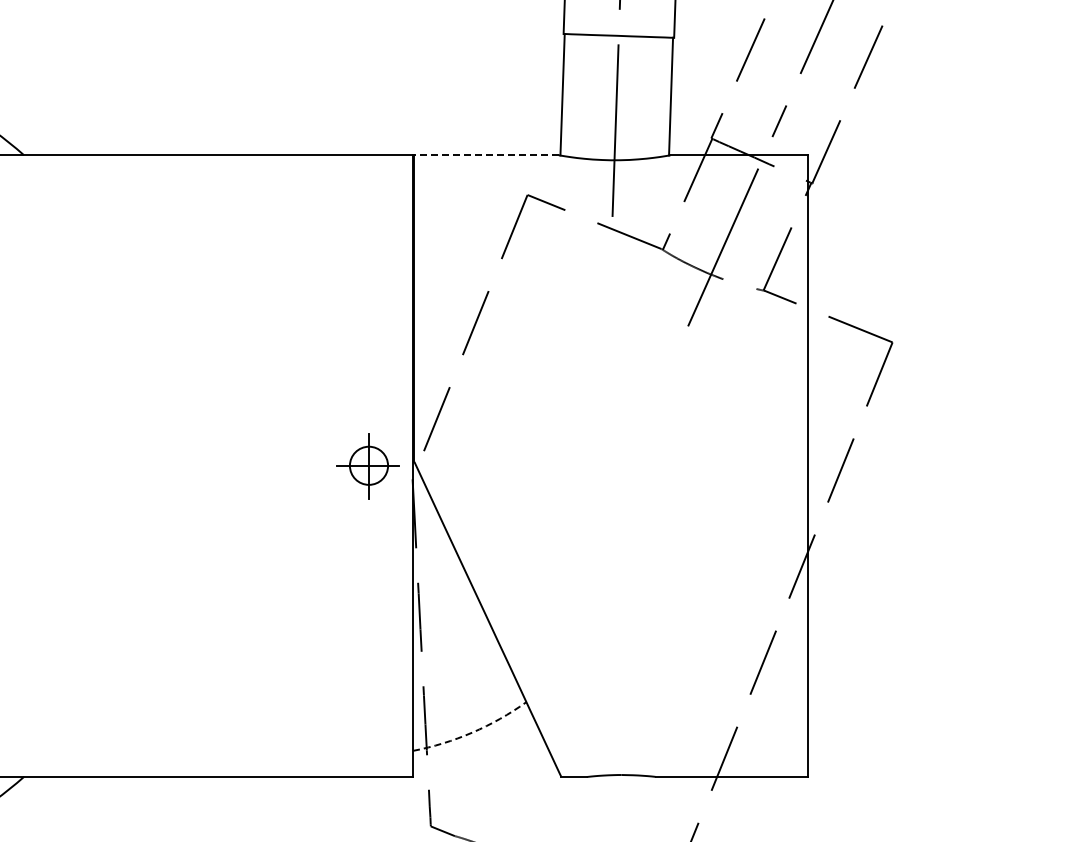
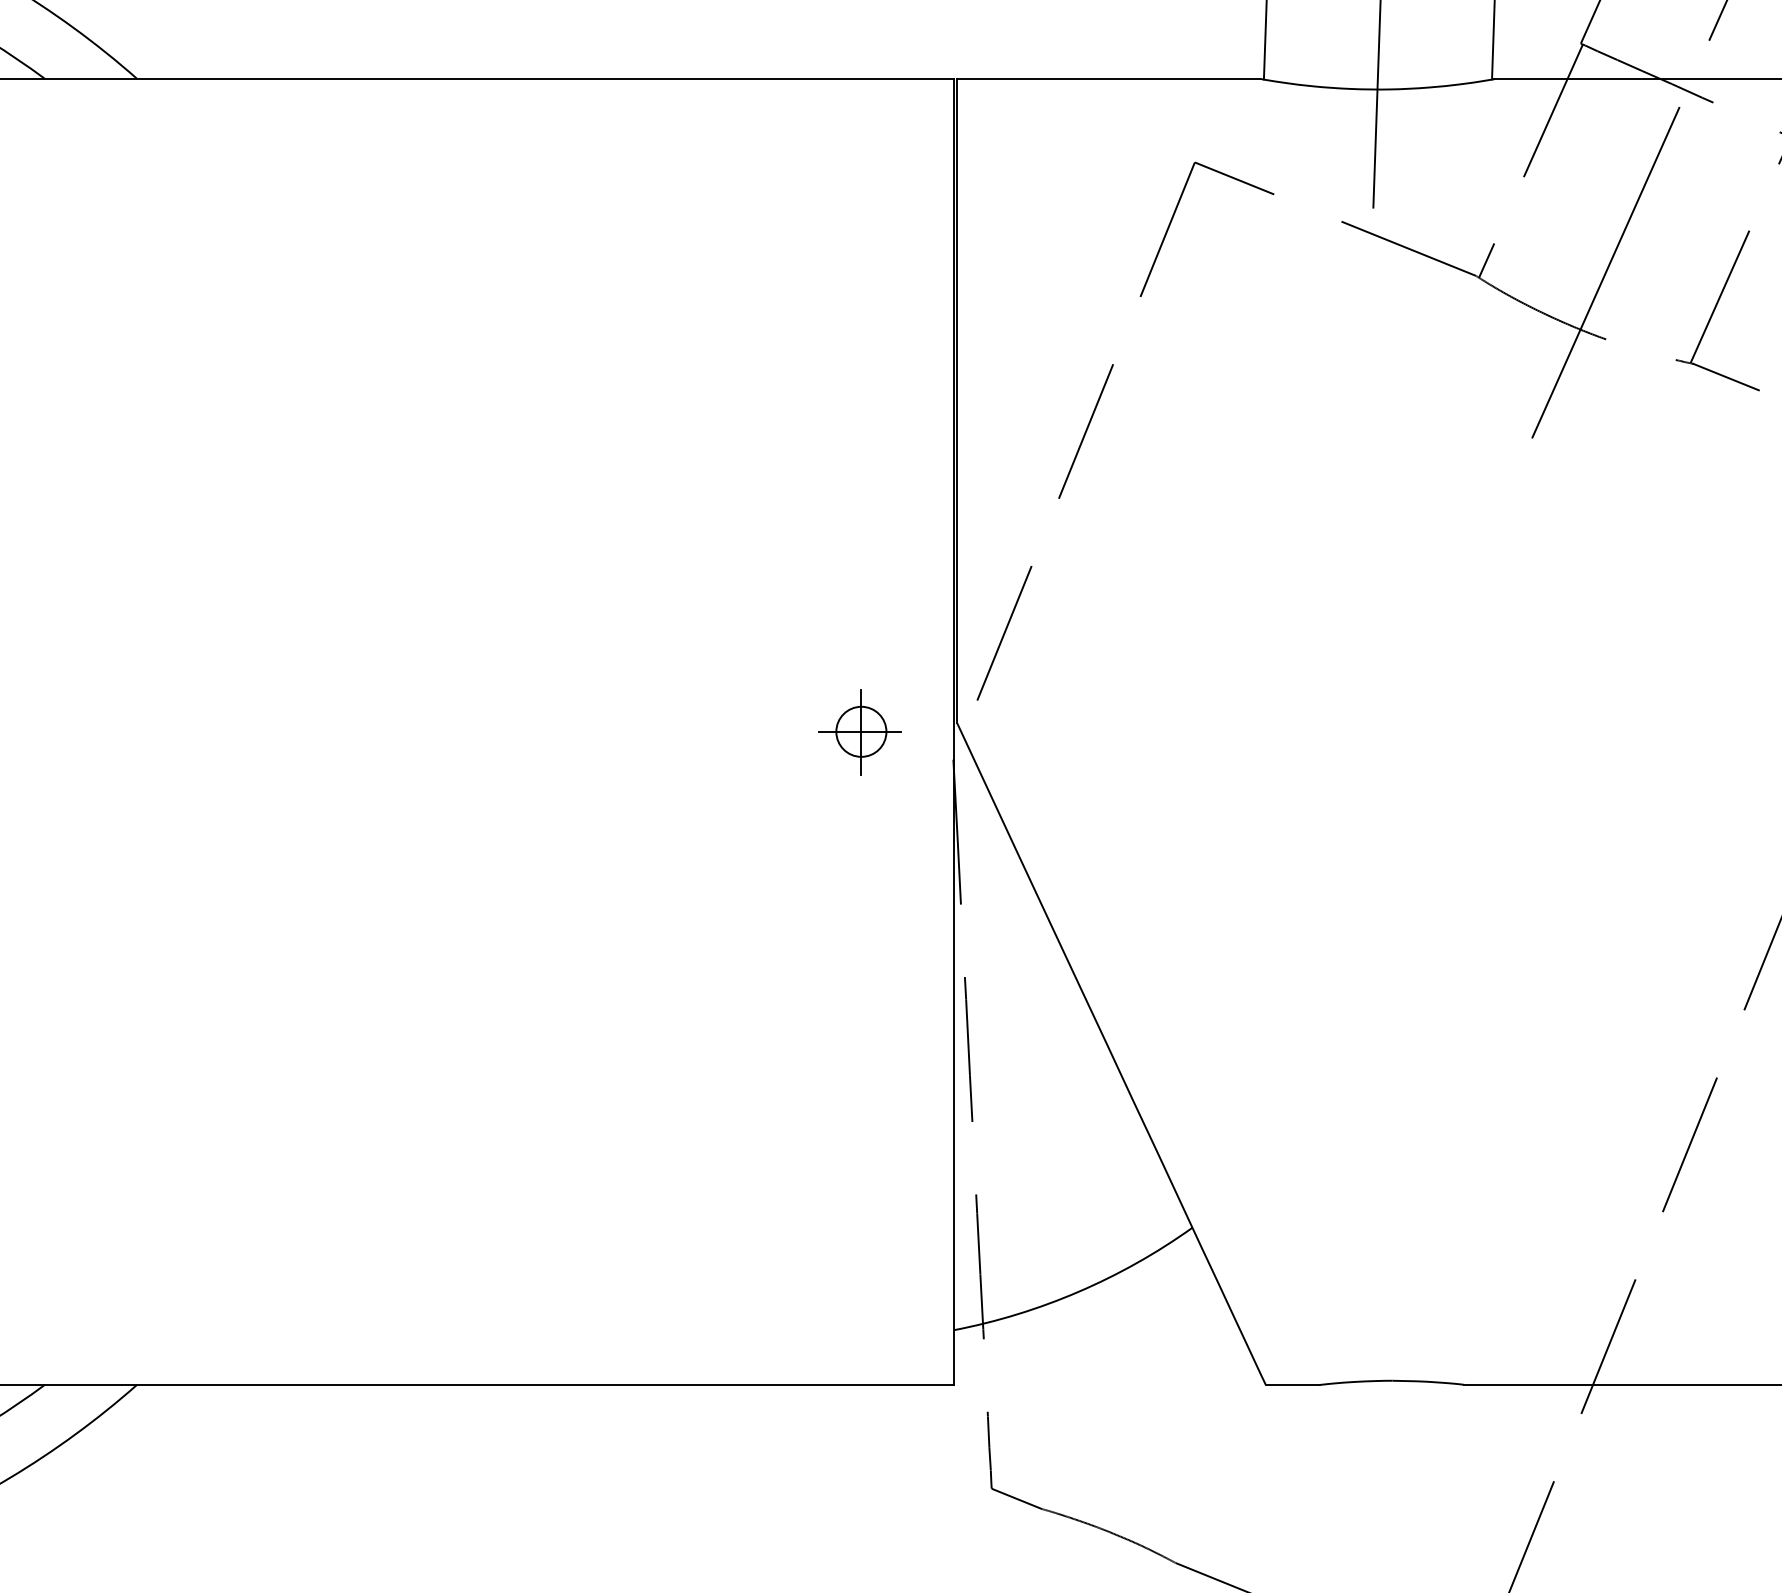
line: (486, 155) -> (1108, 79), dashed -> solid
part: (368, 466) -> (860, 732), size x0.62
arc: (472, 732) -> (1079, 1291), dashed -> solid

